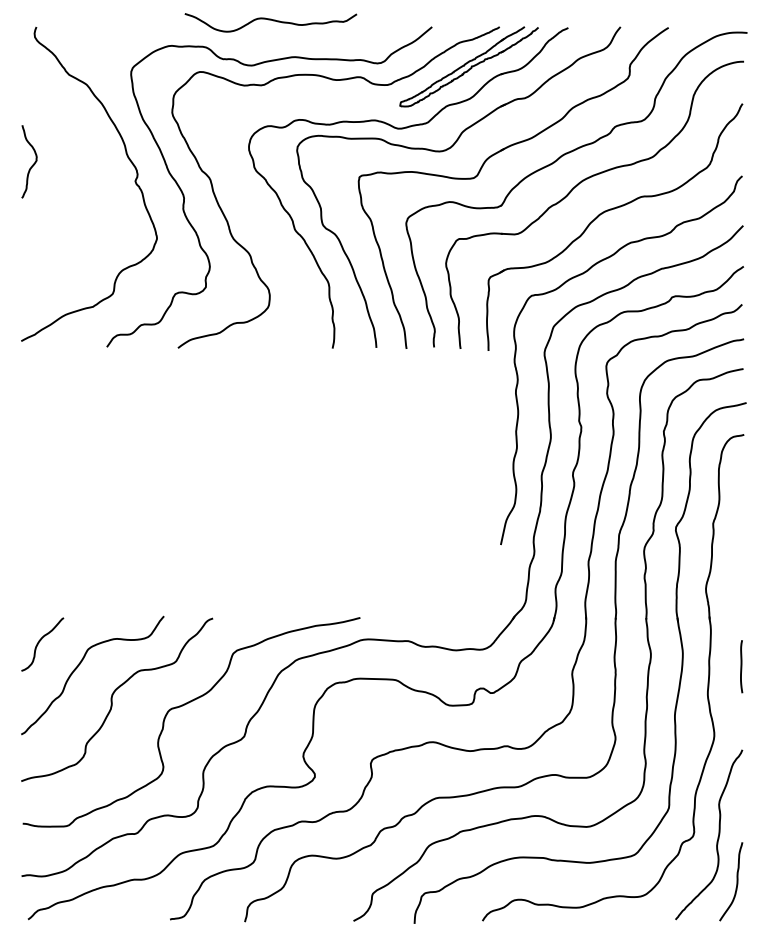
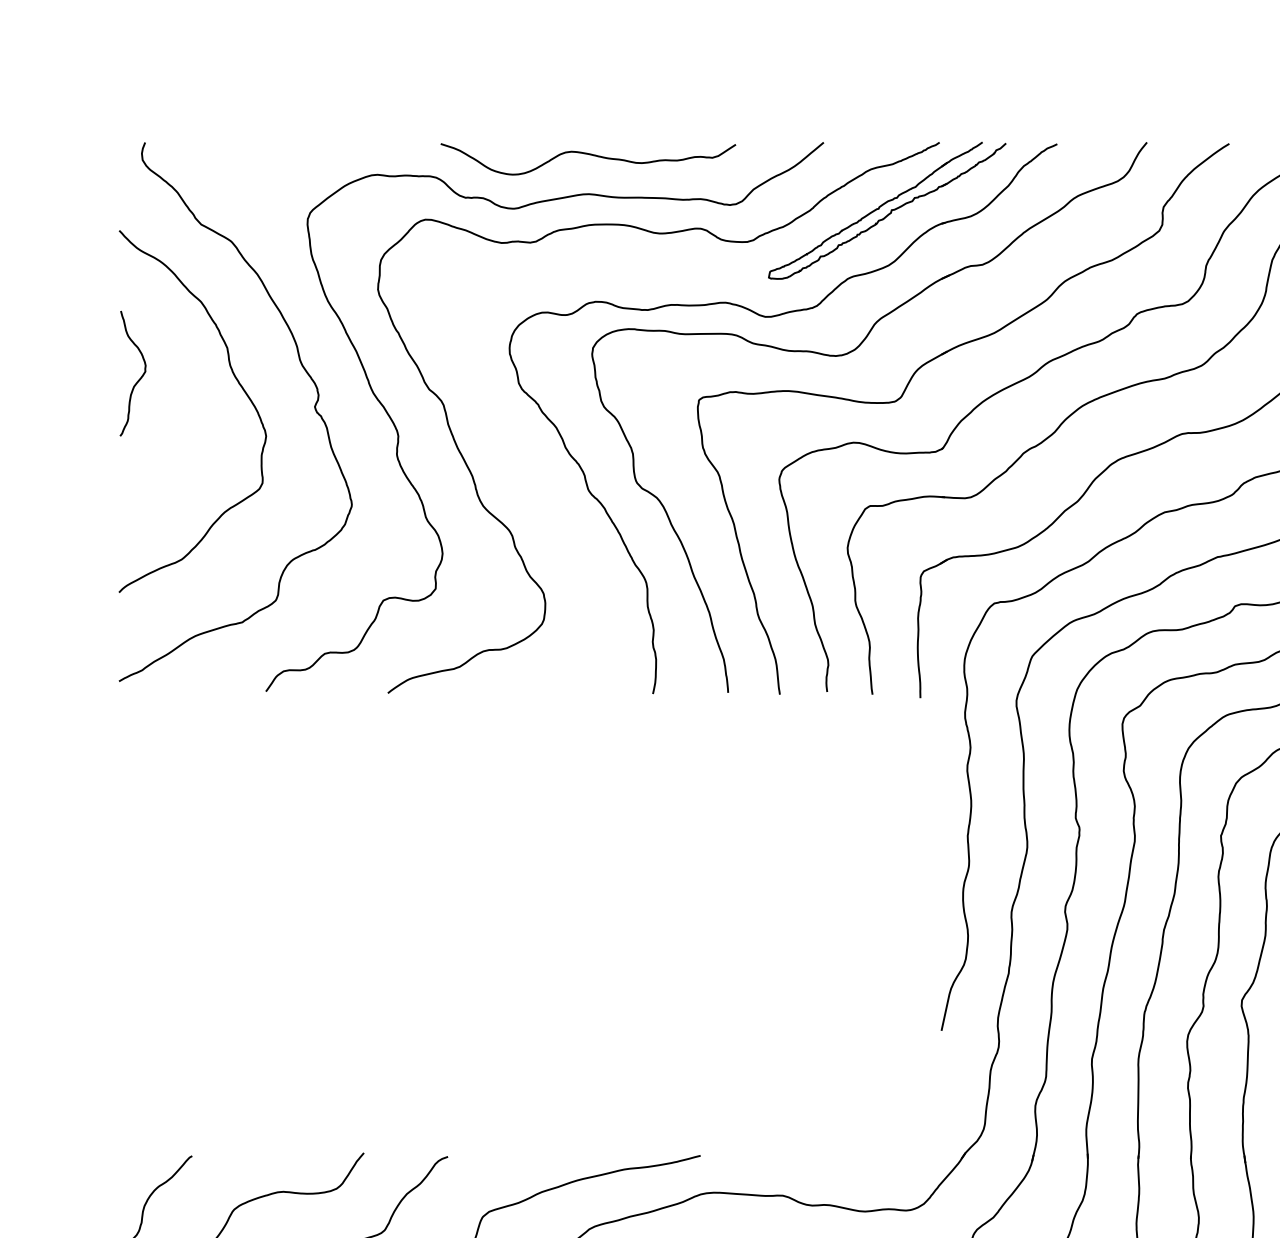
curve: (270, 20) -> (587, 155), moved
curve: (90, 168) -> (237, 385), added

